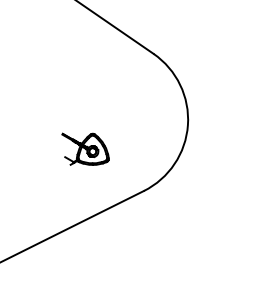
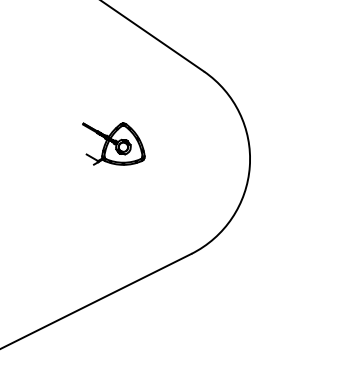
part: (85, 148) -> (113, 142), moved

